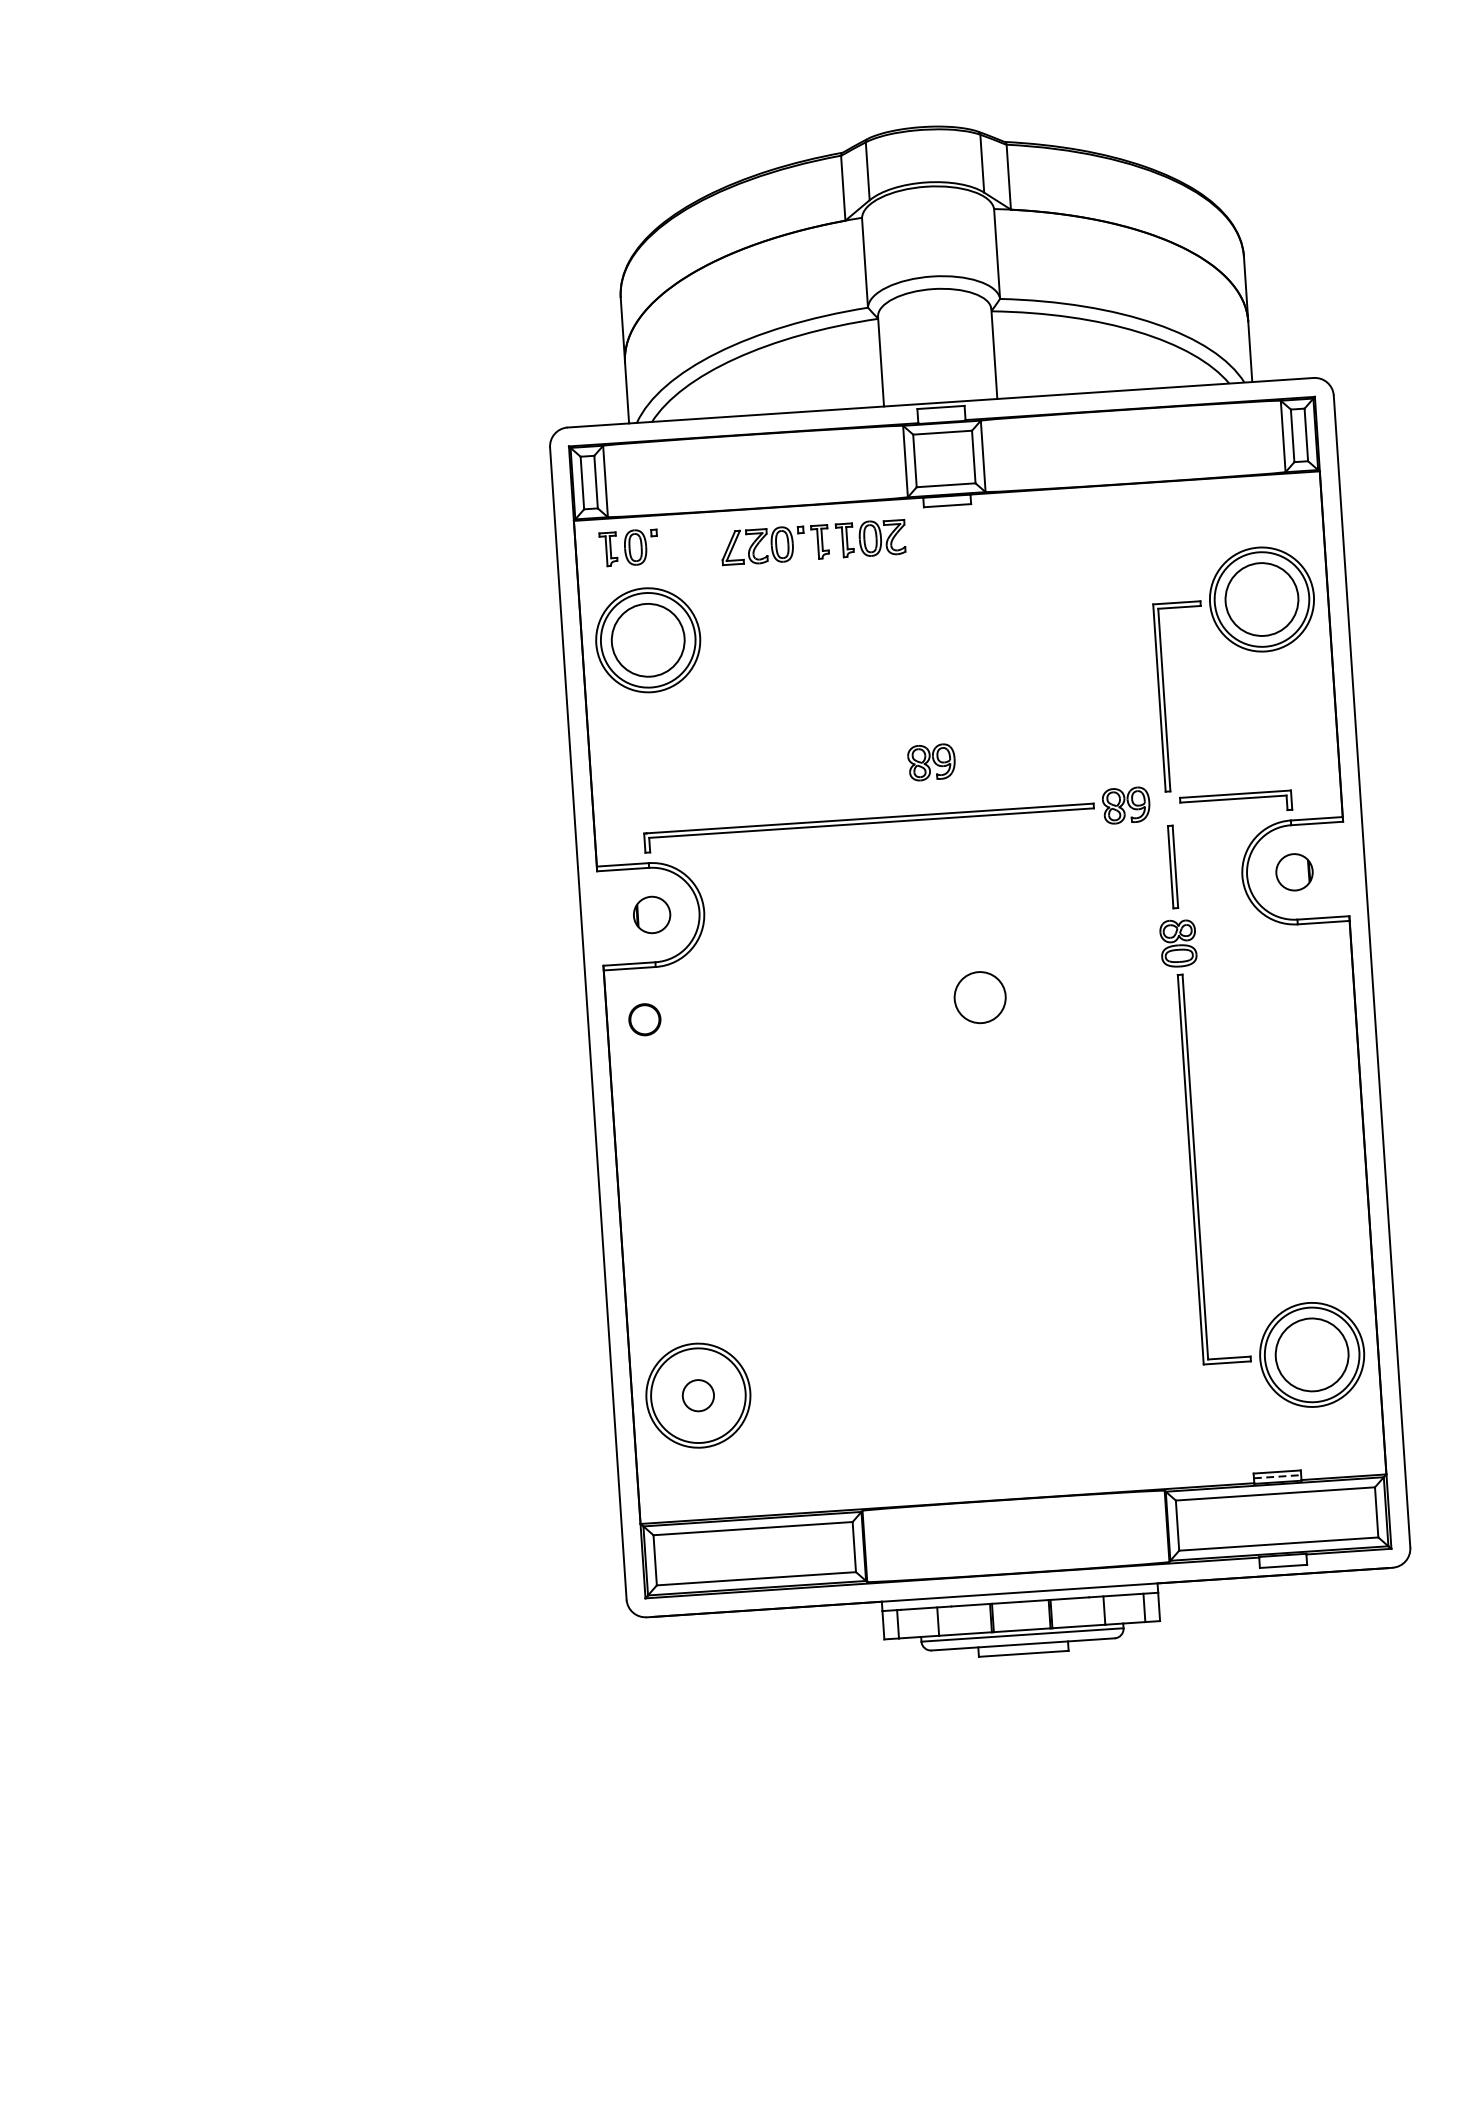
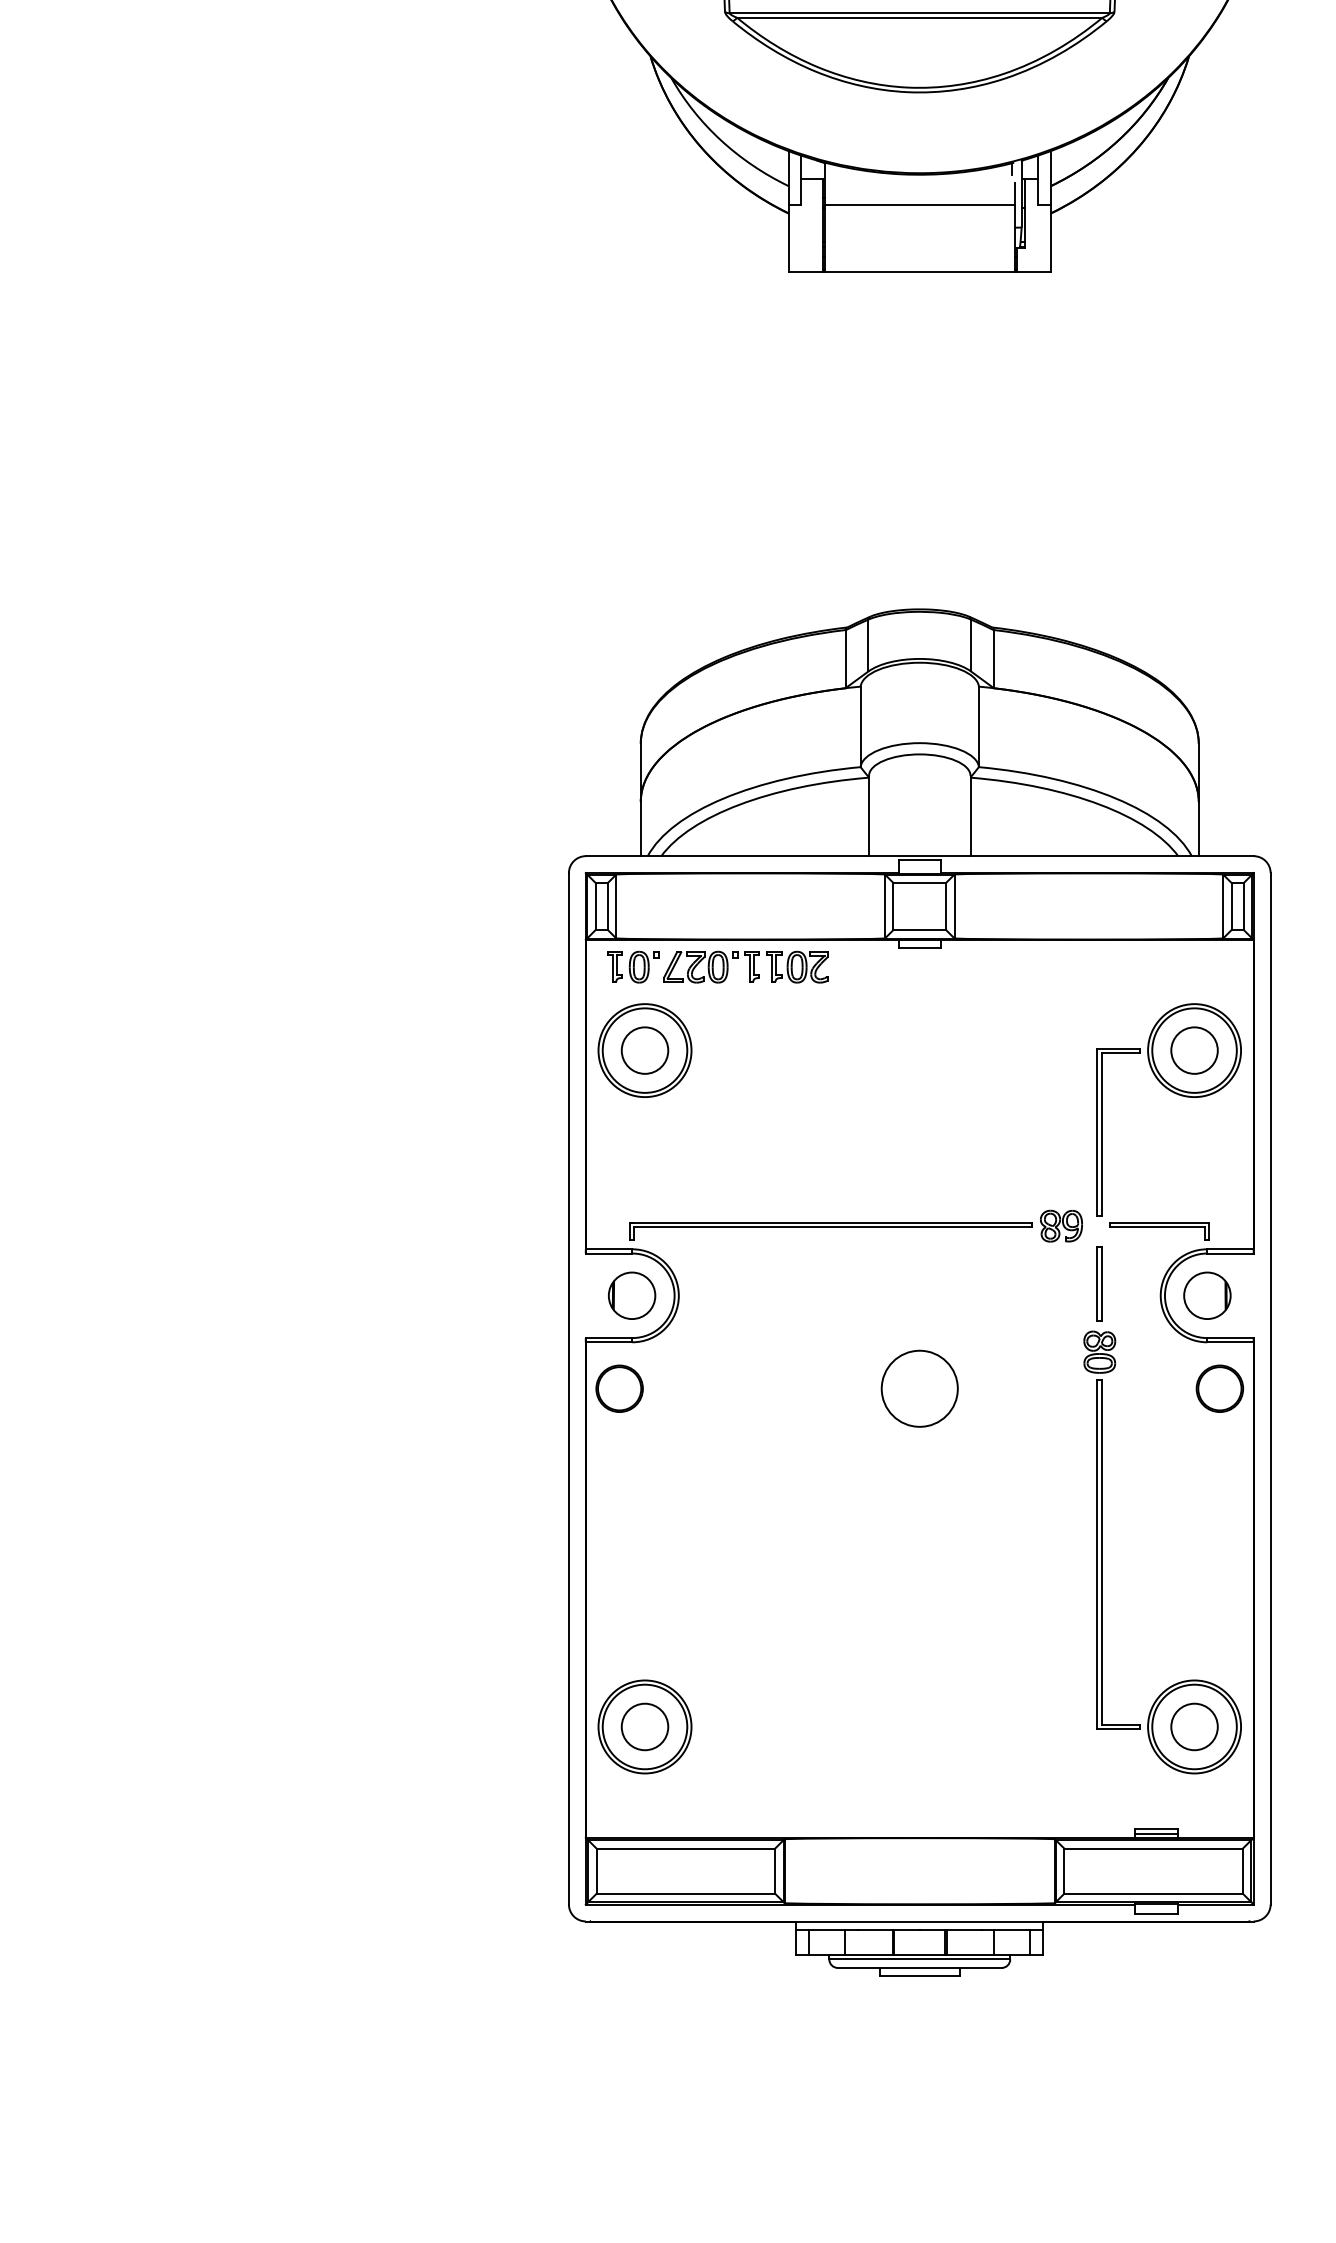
part: (812, 541) -> (745, 966), moved
circle: (1261, 599) -> (1194, 1050), size x0.71
circle: (647, 640) -> (644, 1050), size x0.71
part: (931, 761) -> (890, 1175), removed
part: (1294, 872) -> (1207, 1295), size x1.43
part: (652, 914) -> (632, 1295), size x1.43
part: (1314, 975) -> (1219, 1388), added
circle: (979, 997) -> (919, 1388), size x1.67
part: (644, 1019) -> (619, 1388), size x1.67
circle: (1312, 1354) -> (1194, 1726), size x0.71
circle: (697, 1395) -> (644, 1726), size x1.67
line: (1278, 1476) -> (1157, 1833), dashed -> solid

